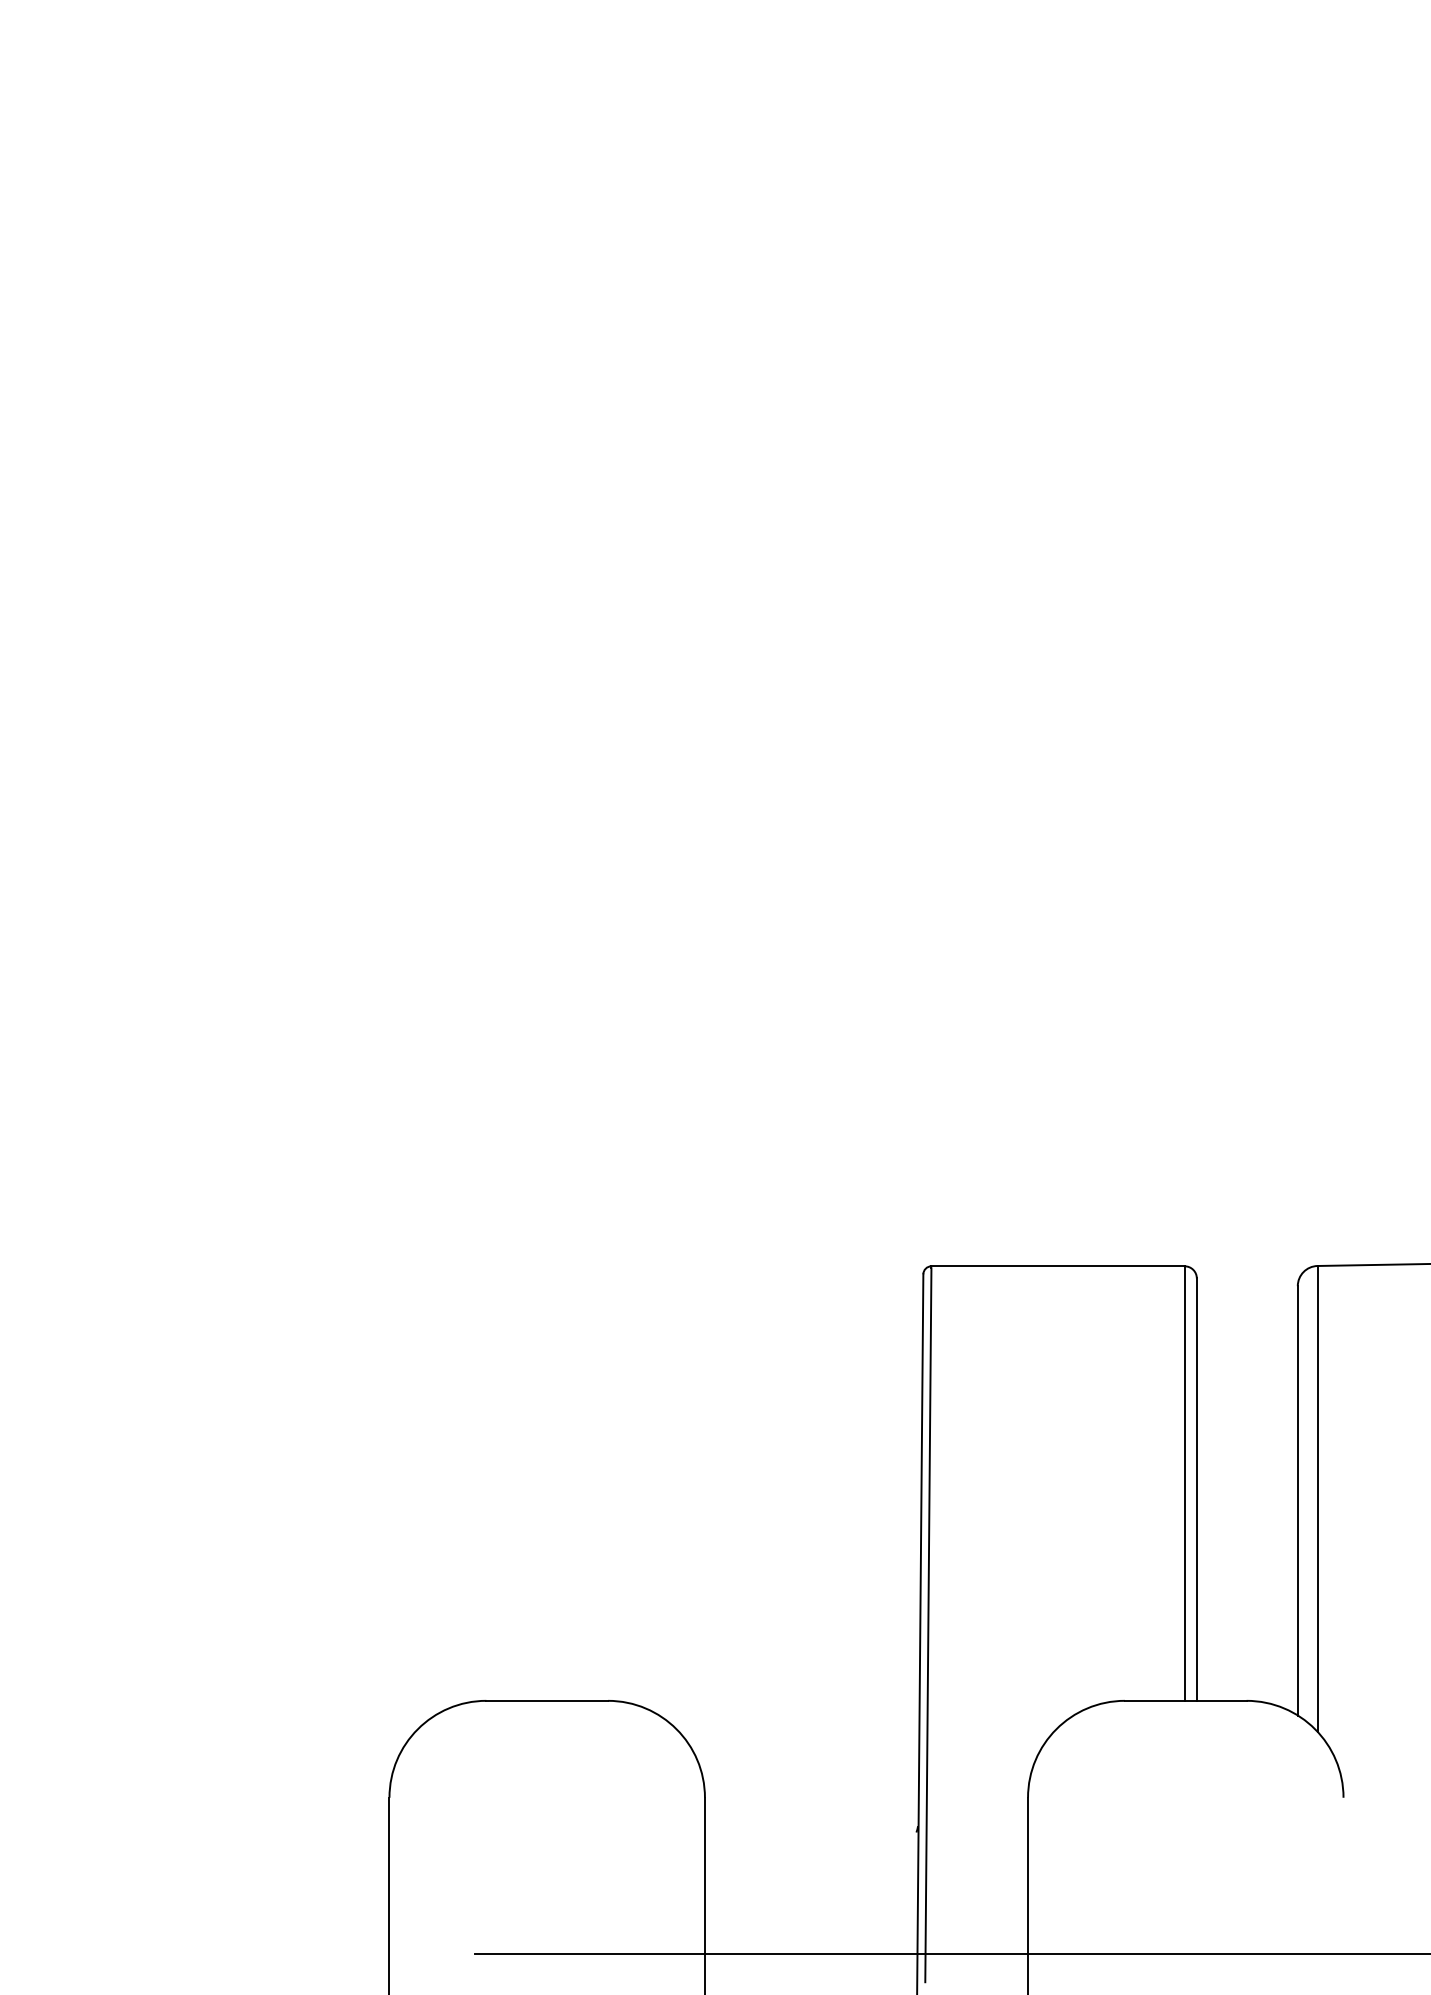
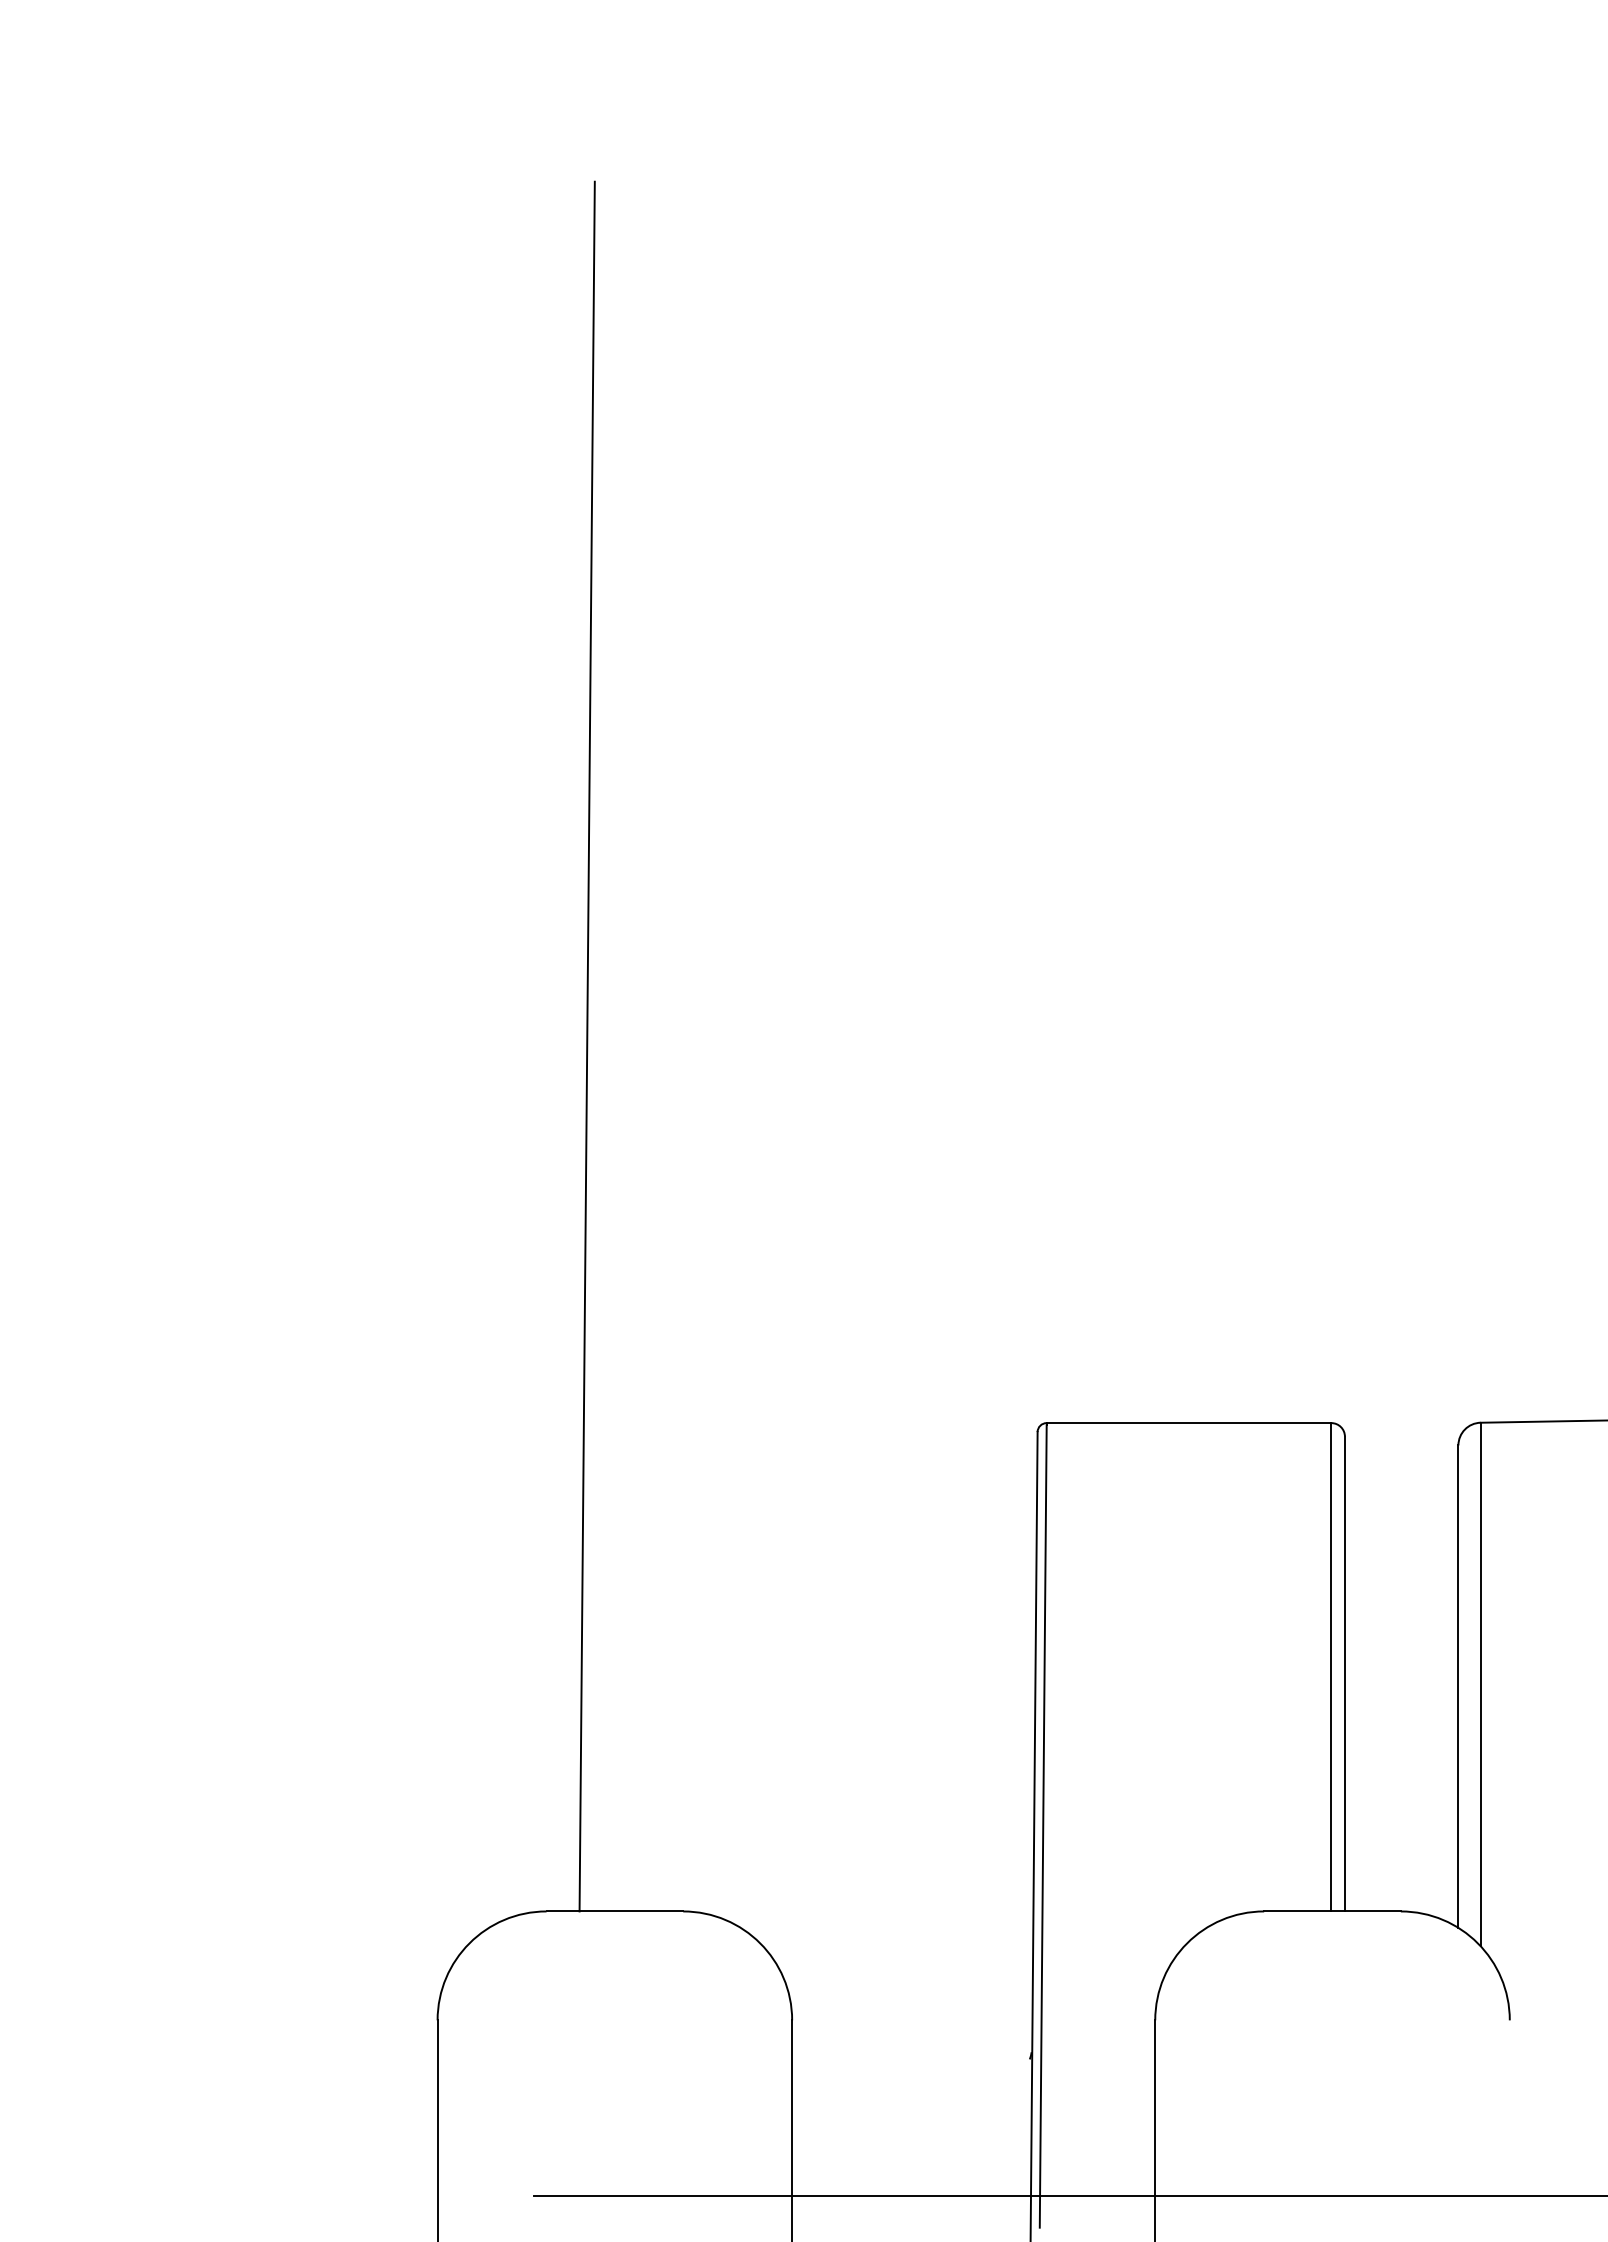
line: (521, 931) -> (586, 1046), added

